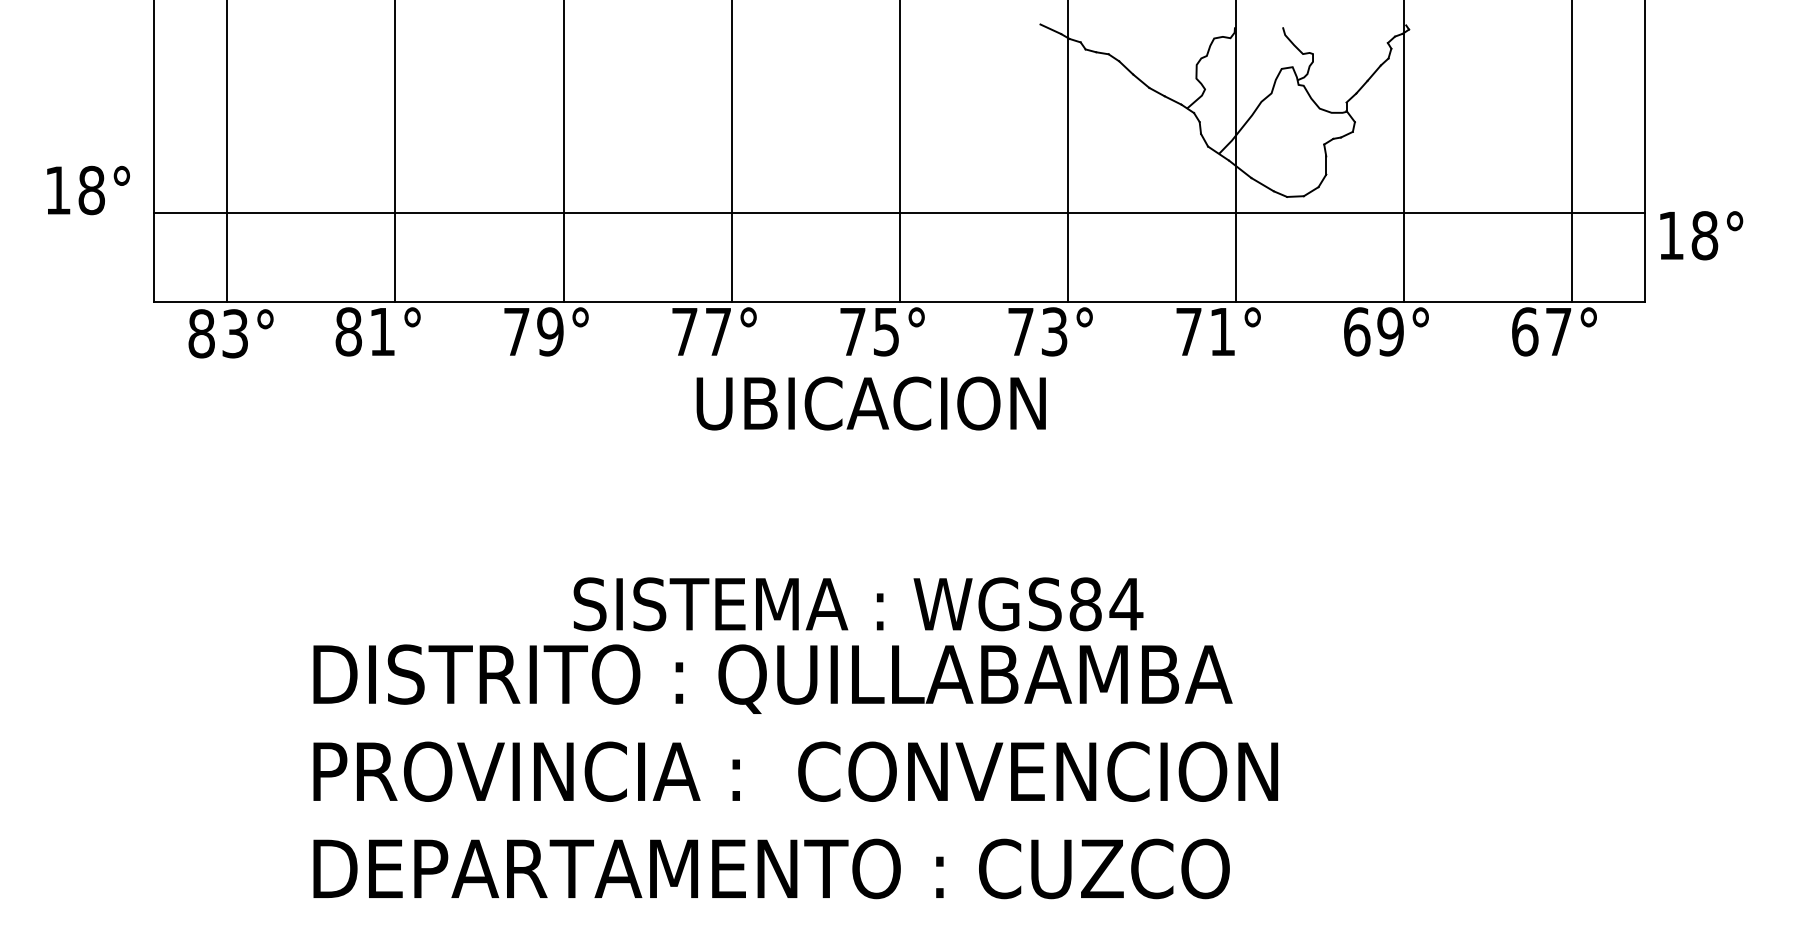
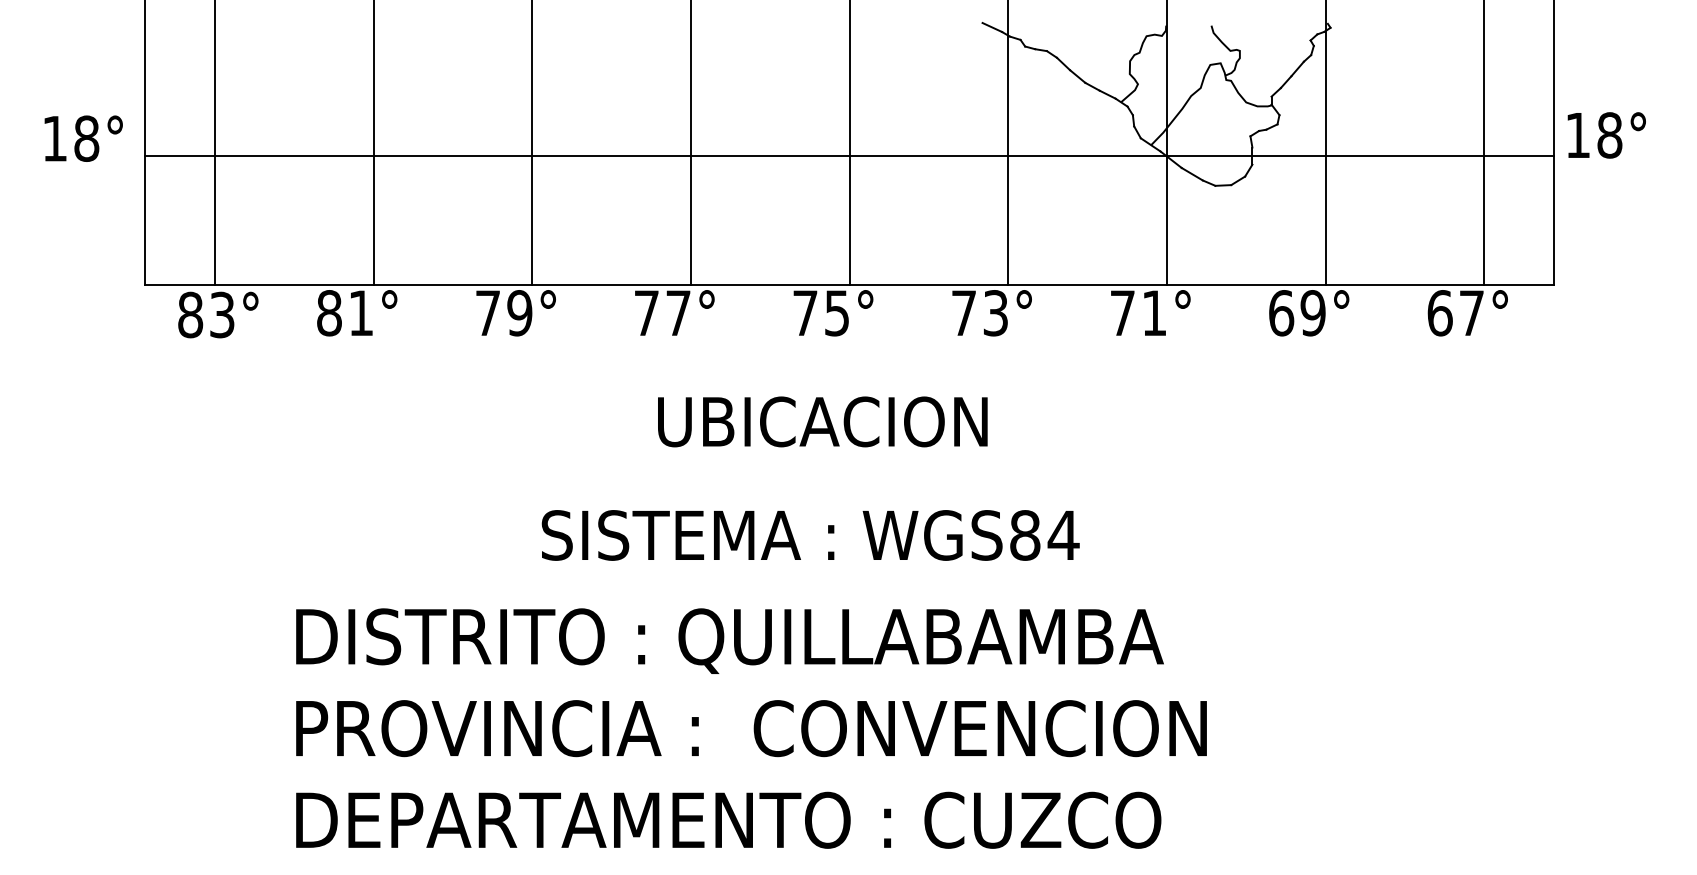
text: (88, 190) -> (83, 138), moved
line: (899, 212) -> (849, 155), moved
text: (1701, 235) -> (1606, 135), moved
text: (870, 403) -> (822, 421), moved
text: (858, 604) -> (810, 535), moved

